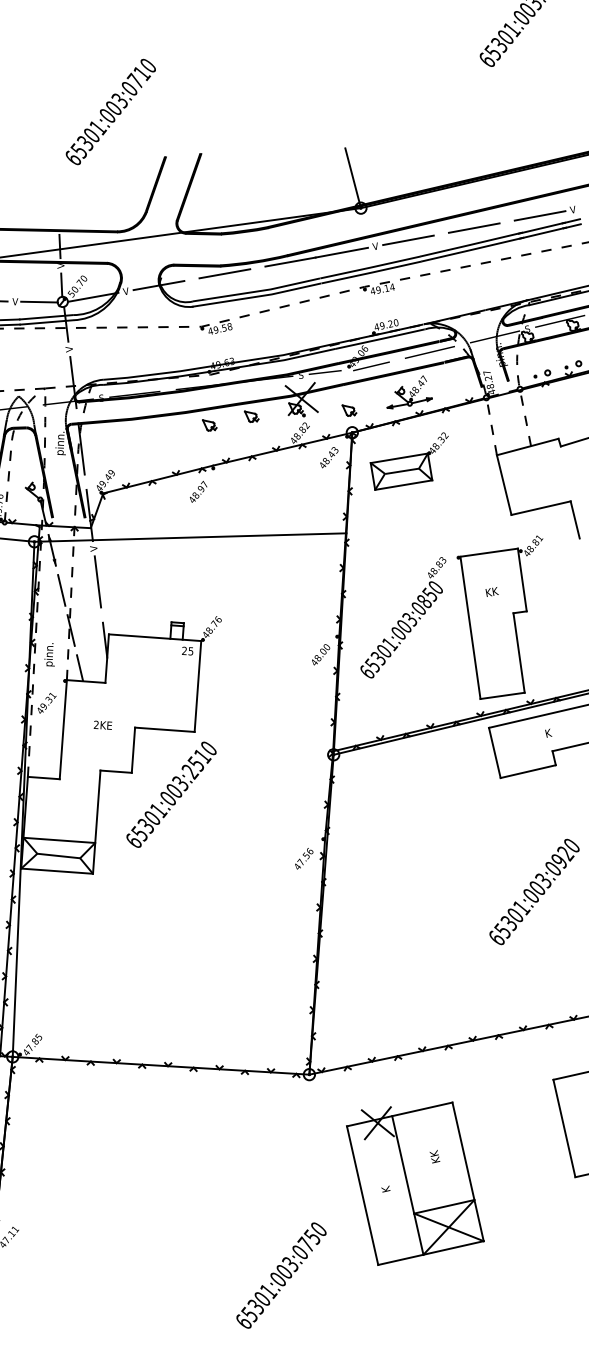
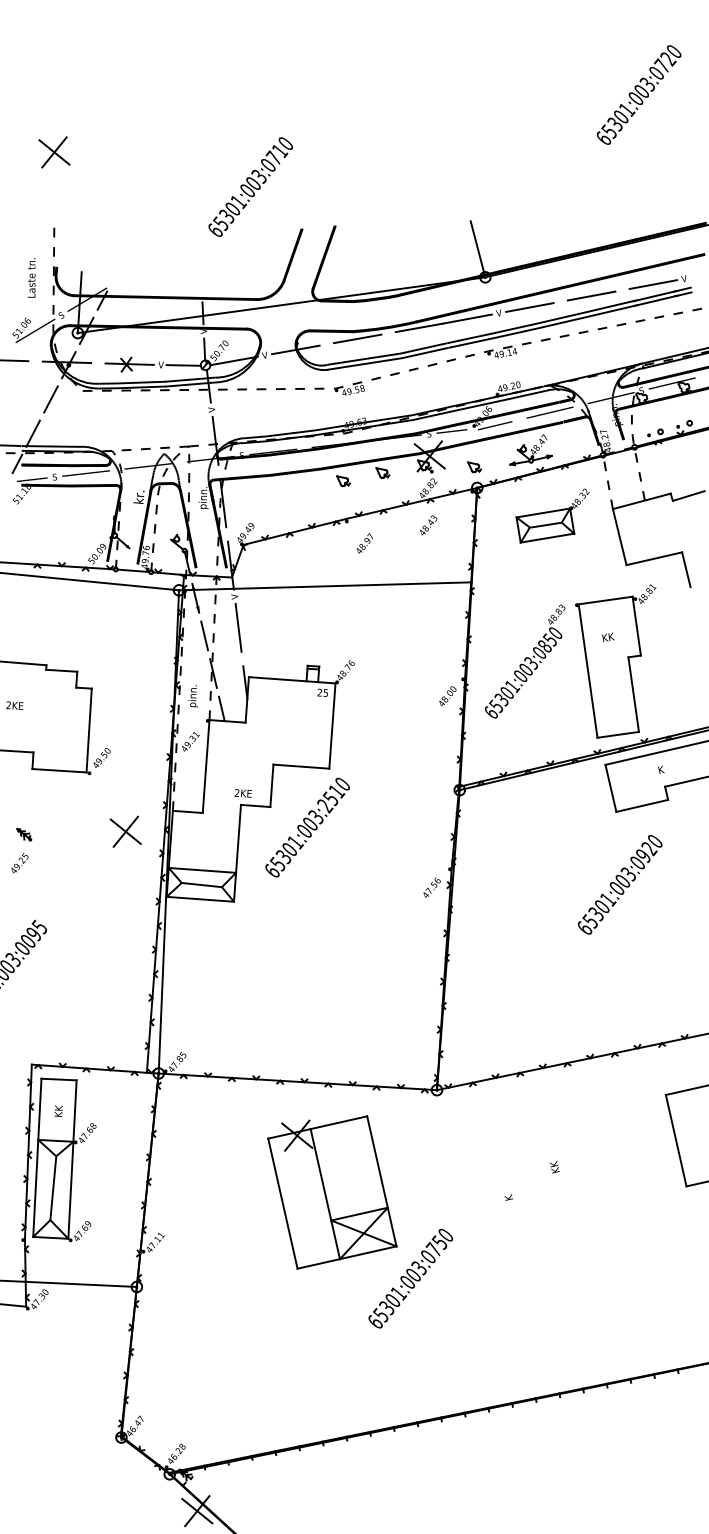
text: (329, 457) -> (428, 525), moved
part: (409, 460) -> (552, 515), moved
text: (198, 491) -> (364, 543), moved
text: (102, 725) -> (242, 793), moved
text: (534, 891) -> (620, 884), moved
part: (415, 1183) -> (332, 1192), moved

